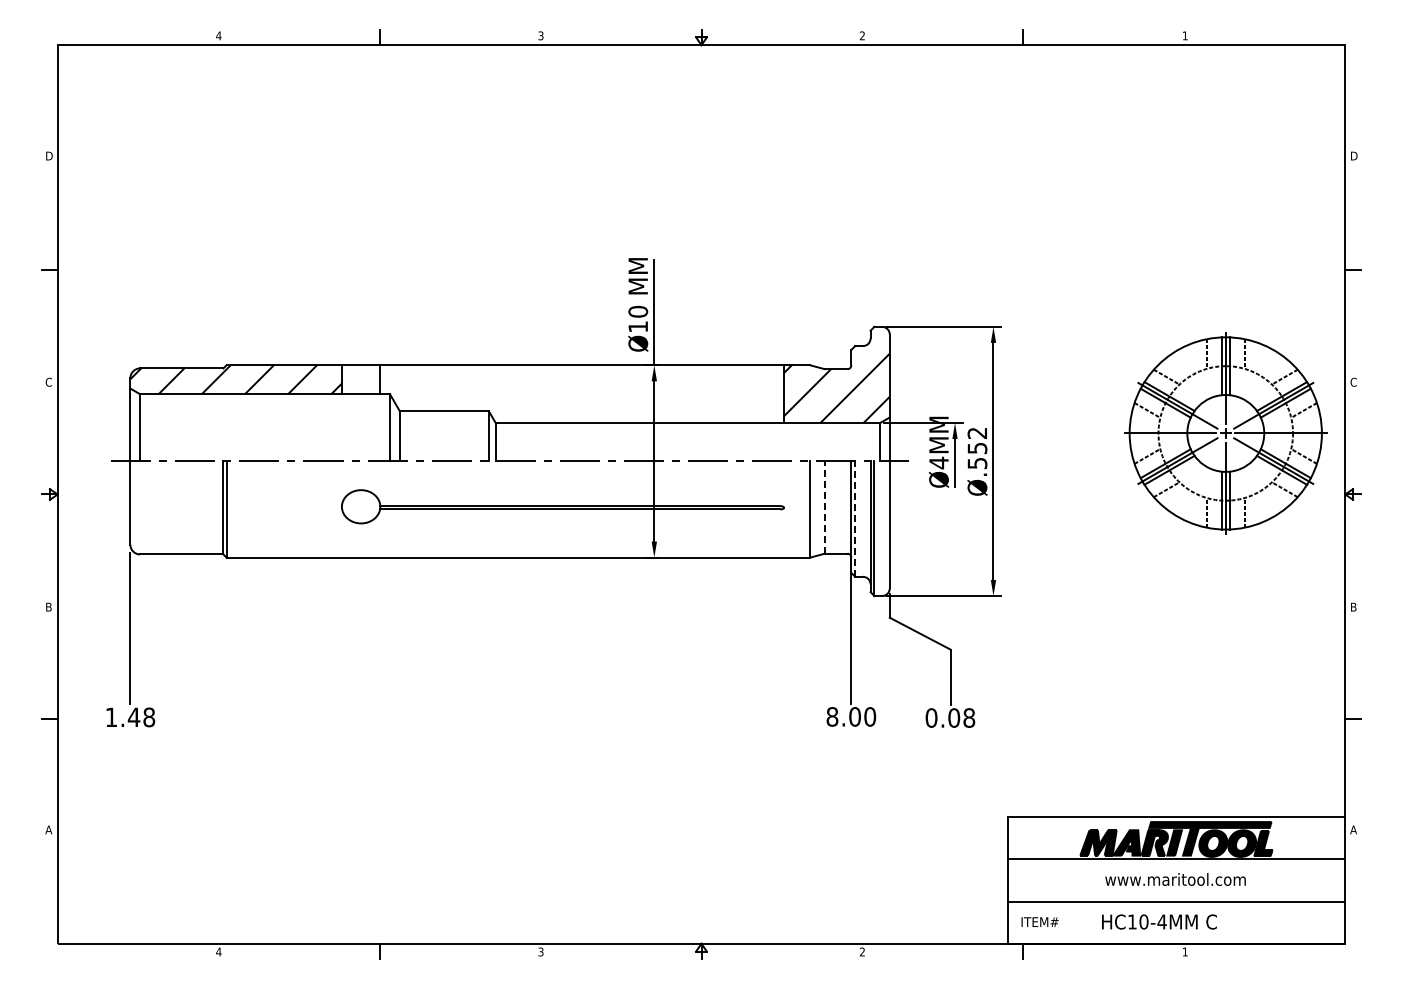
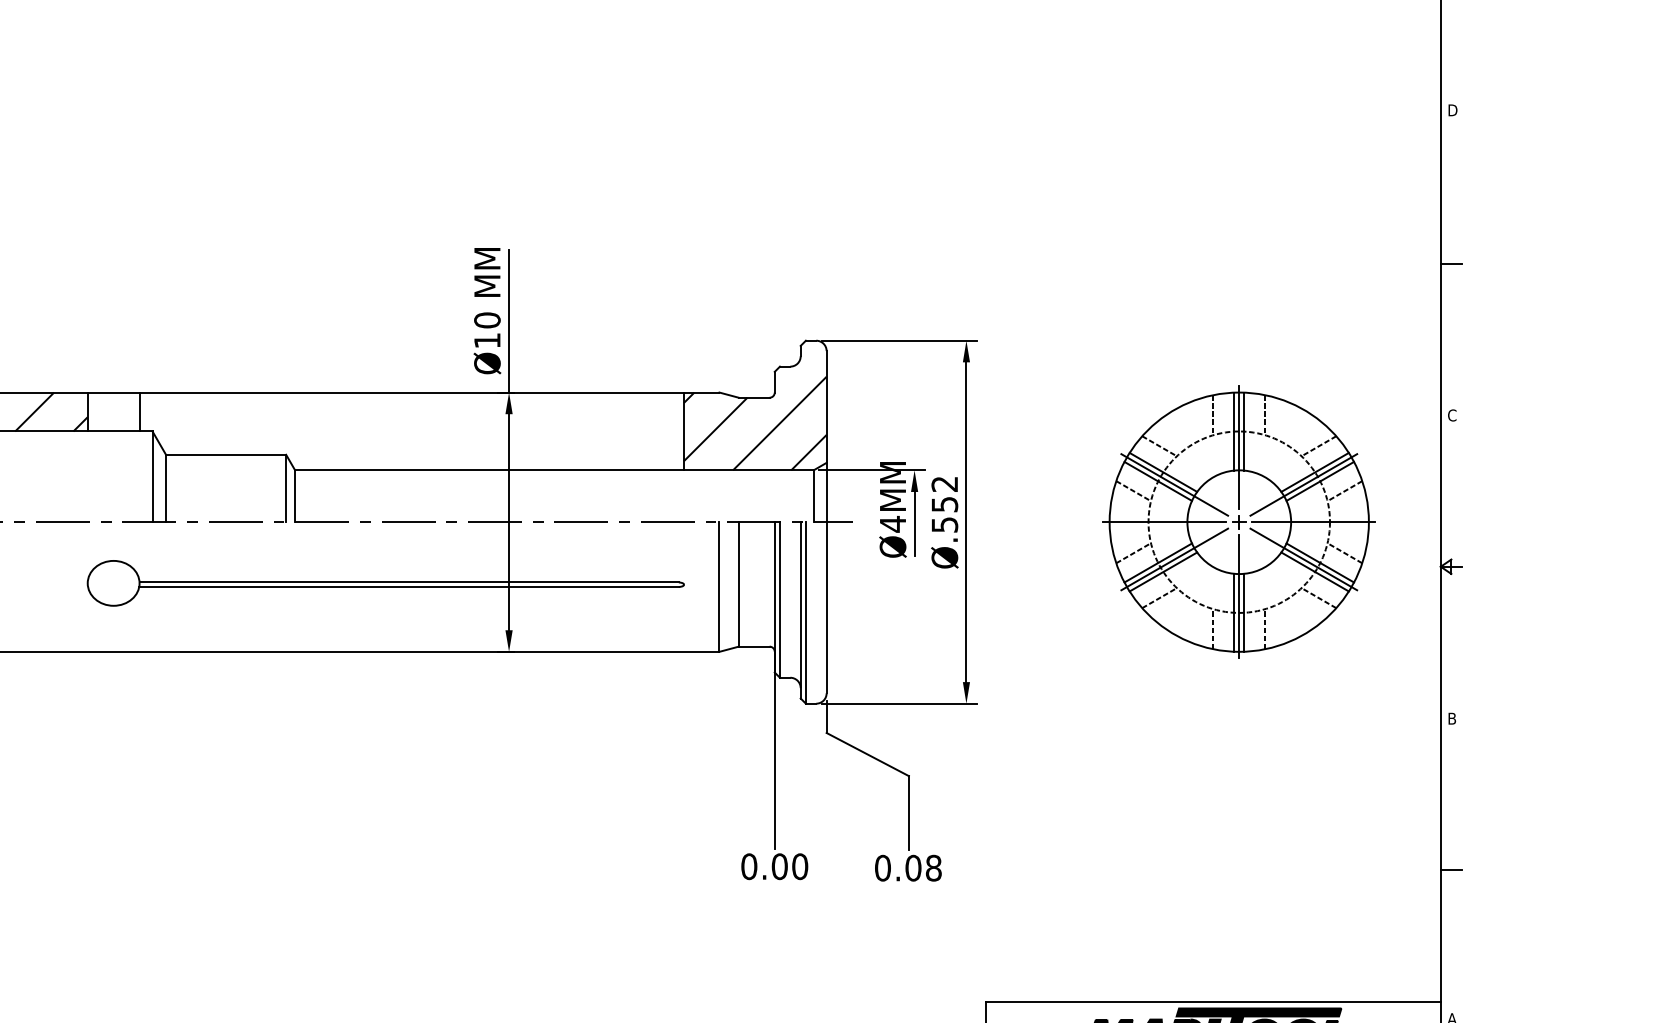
part: (1225, 433) -> (1238, 522), moved
line: (824, 507) -> (738, 584), dashed -> solid
line: (855, 519) -> (780, 600), dashed -> solid
text: (832, 716) -> (749, 866), 8.00 -> 0.00

